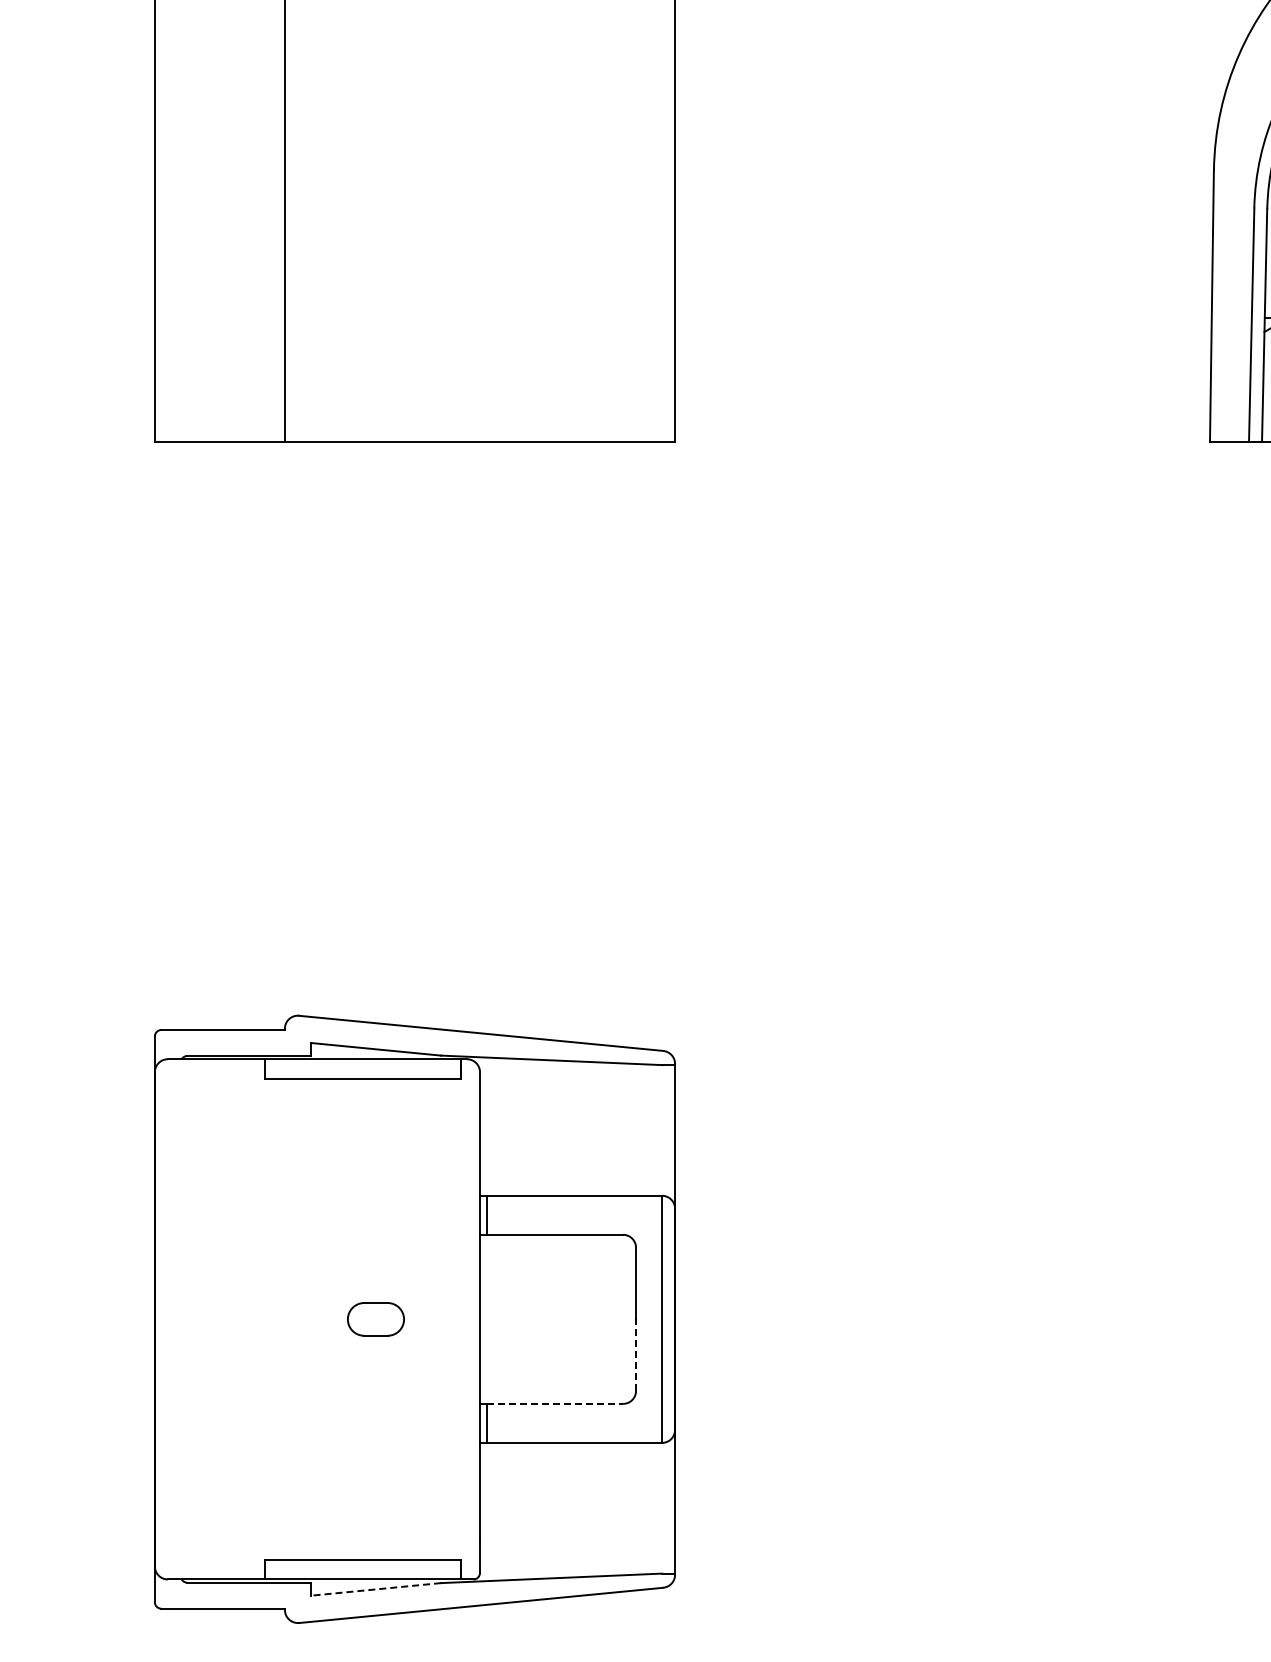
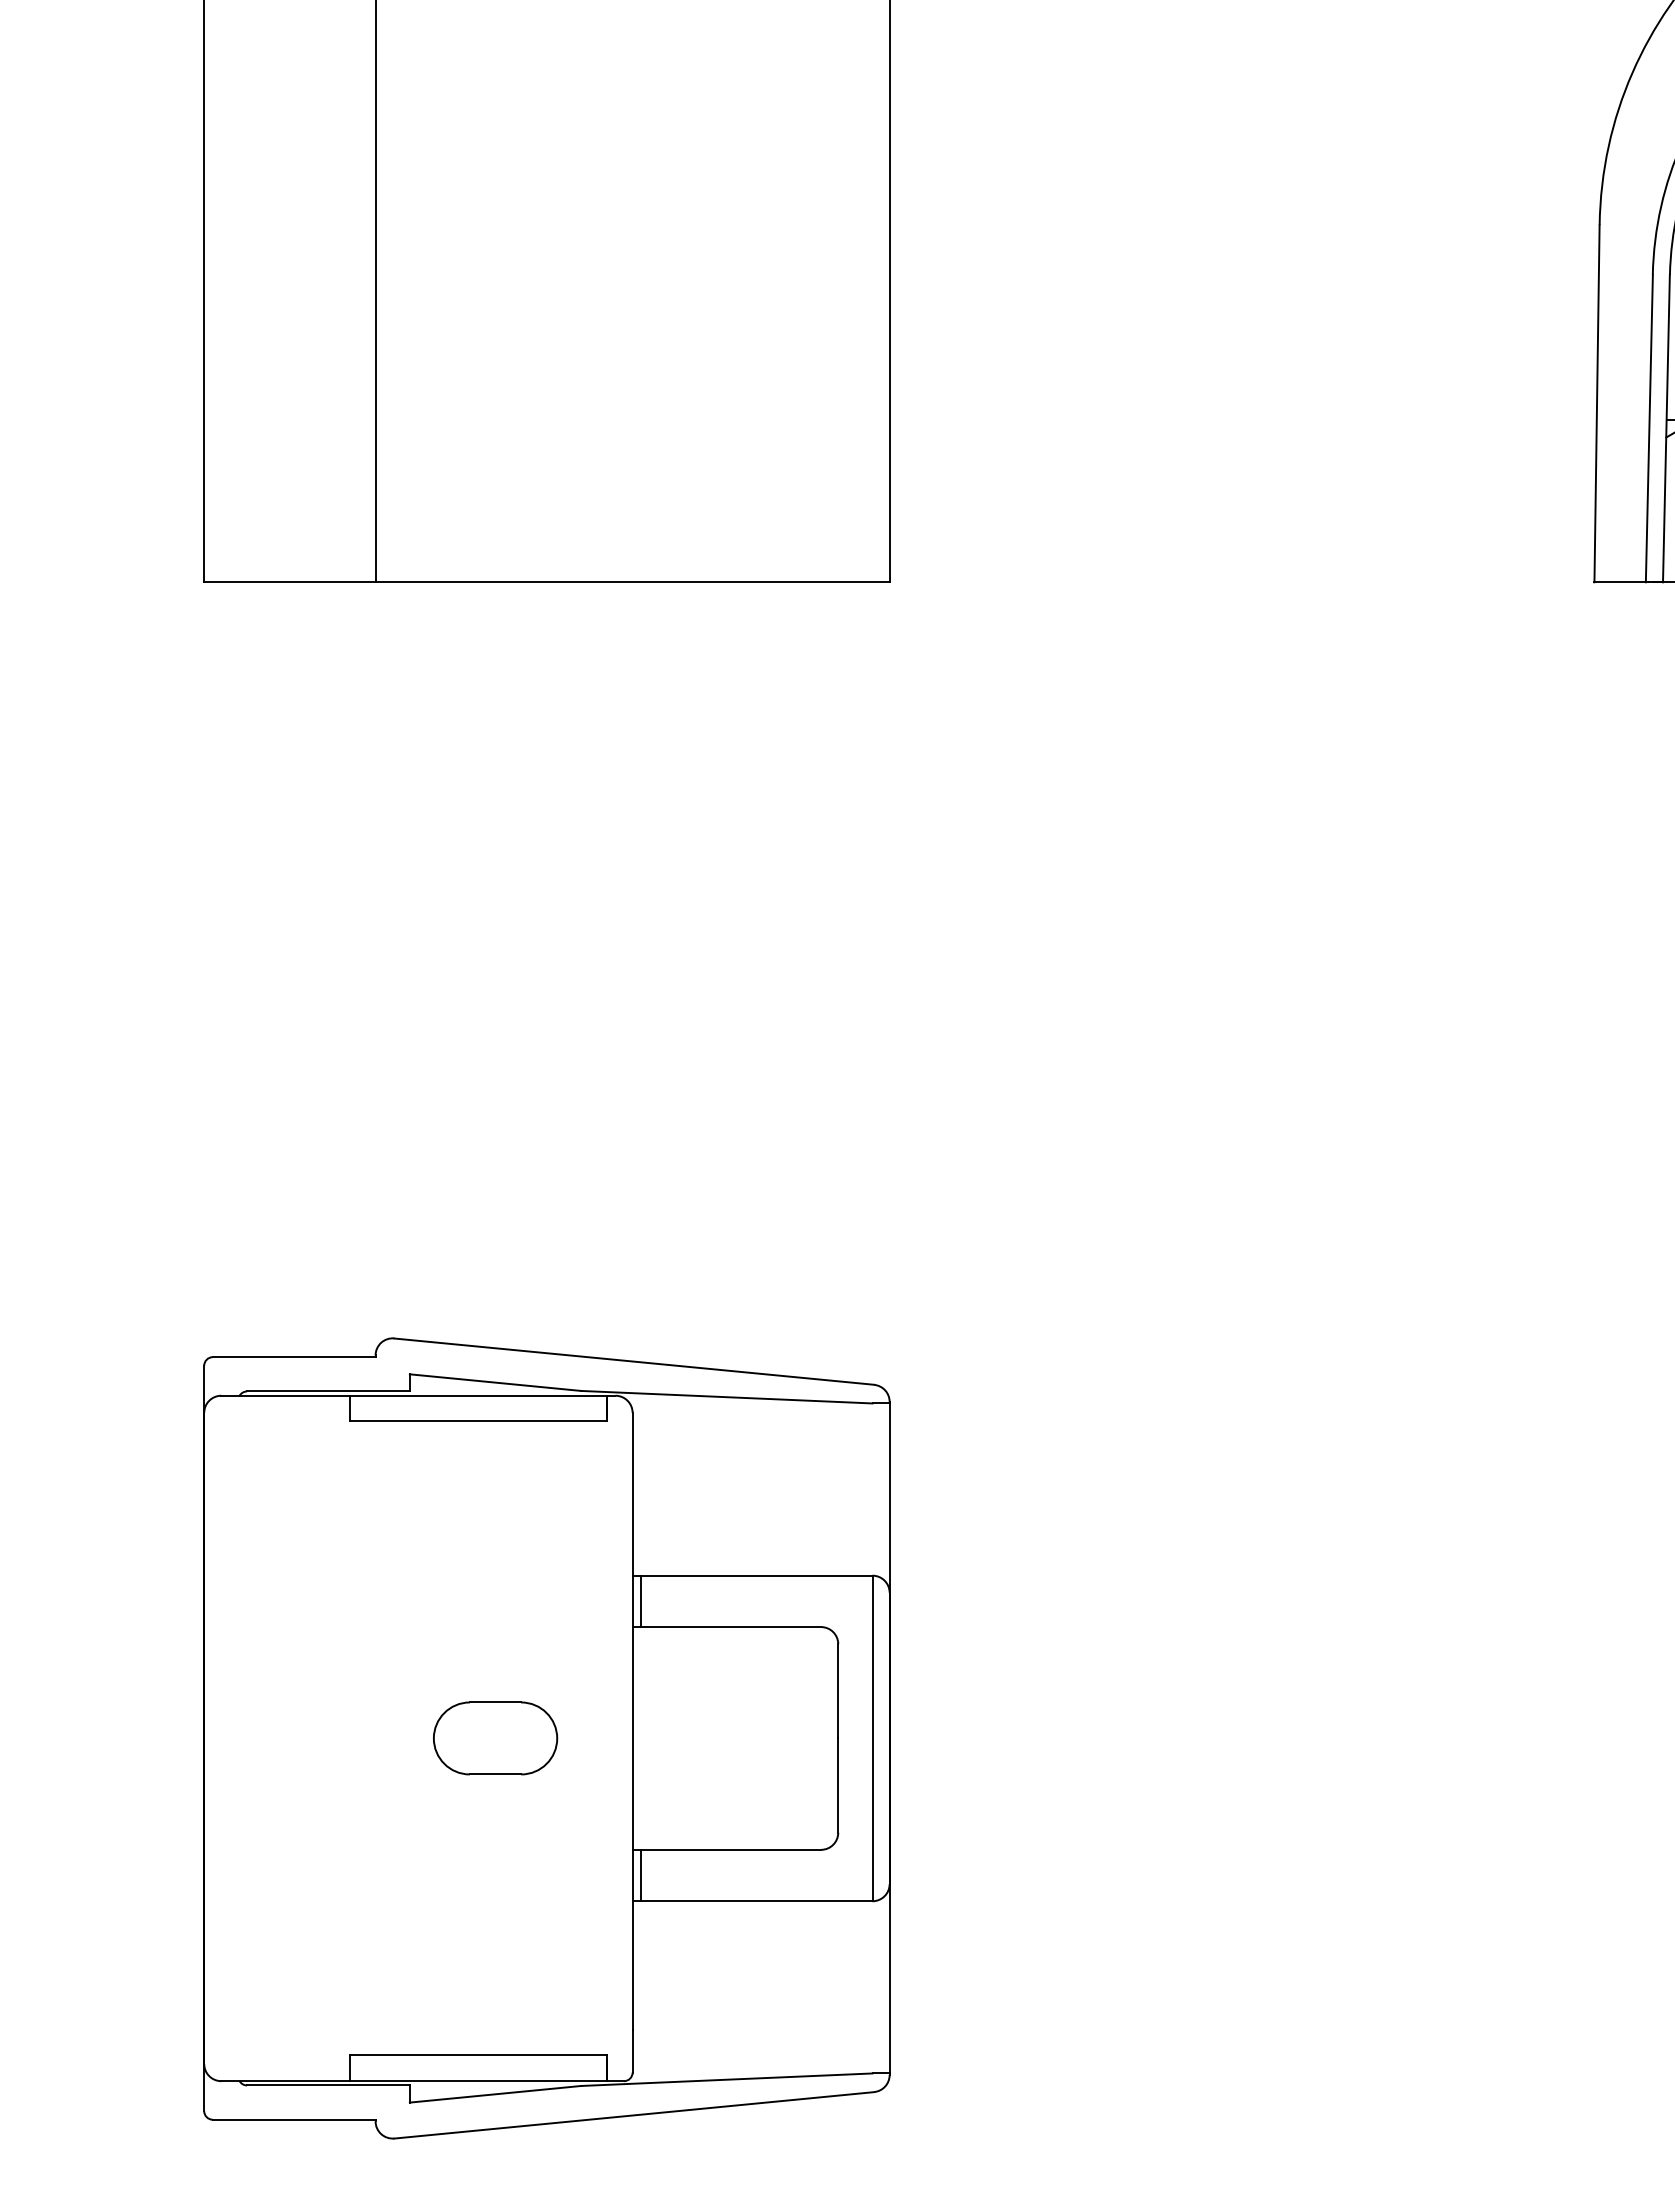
part: (375, 1319) -> (494, 1738), size x1.67
line: (636, 1355) -> (838, 1786), dashed -> solid
line: (555, 1403) -> (732, 1849), dashed -> solid
line: (375, 1589) -> (494, 2094), dashed -> solid

